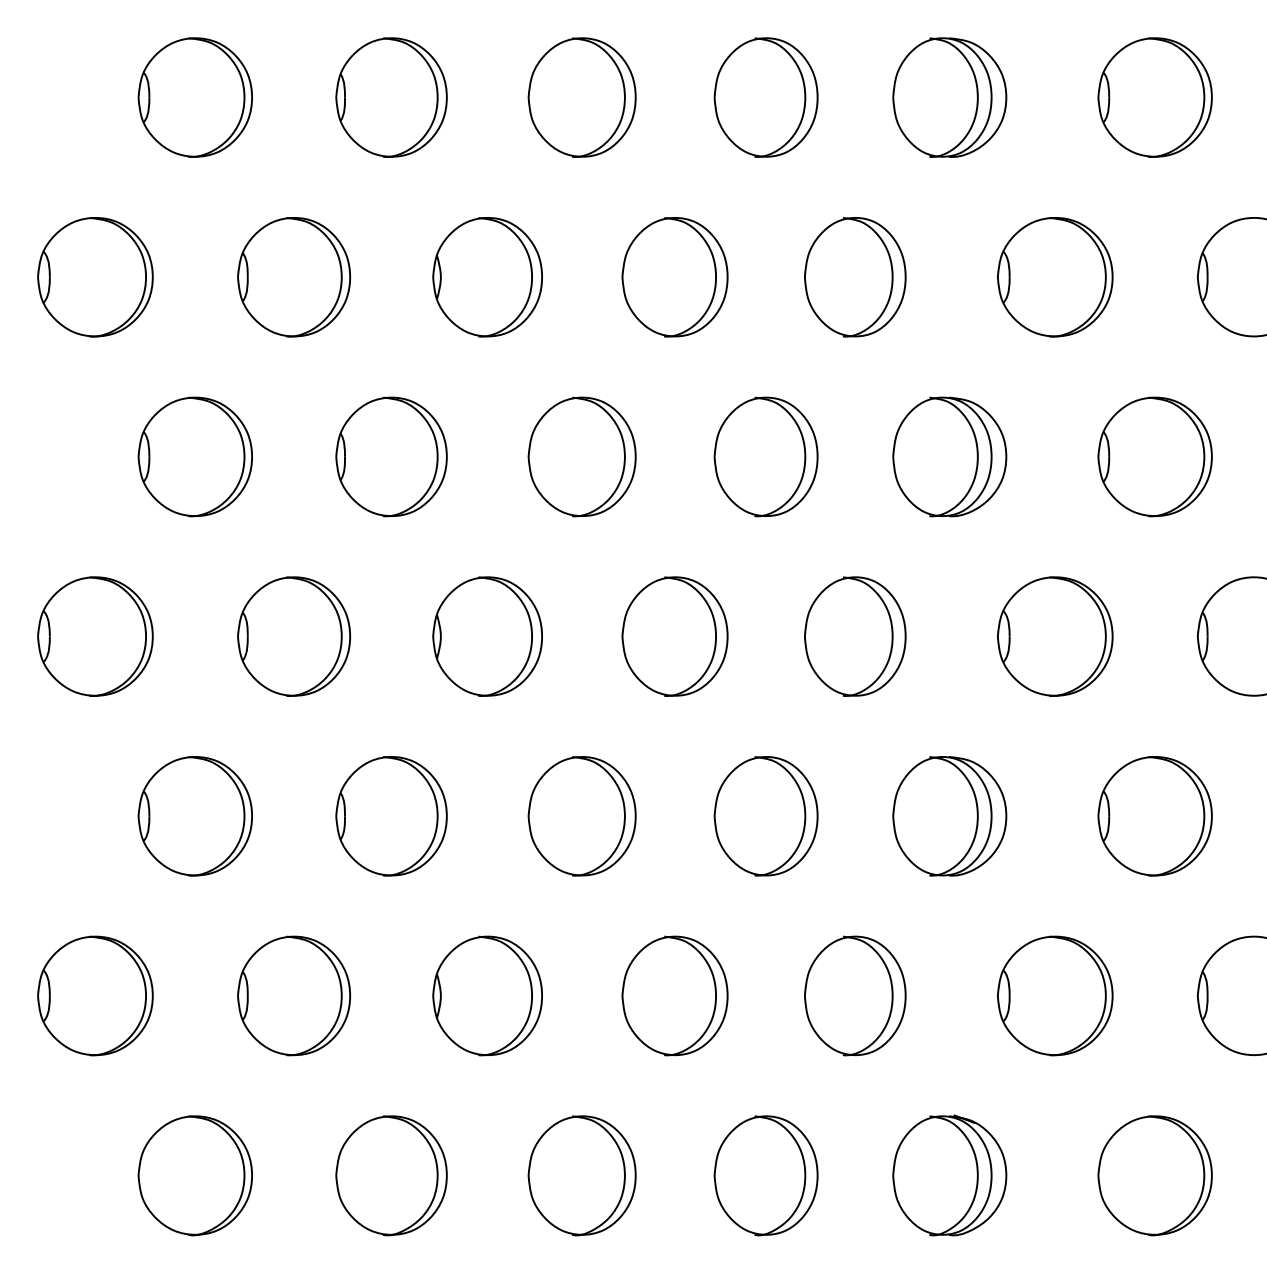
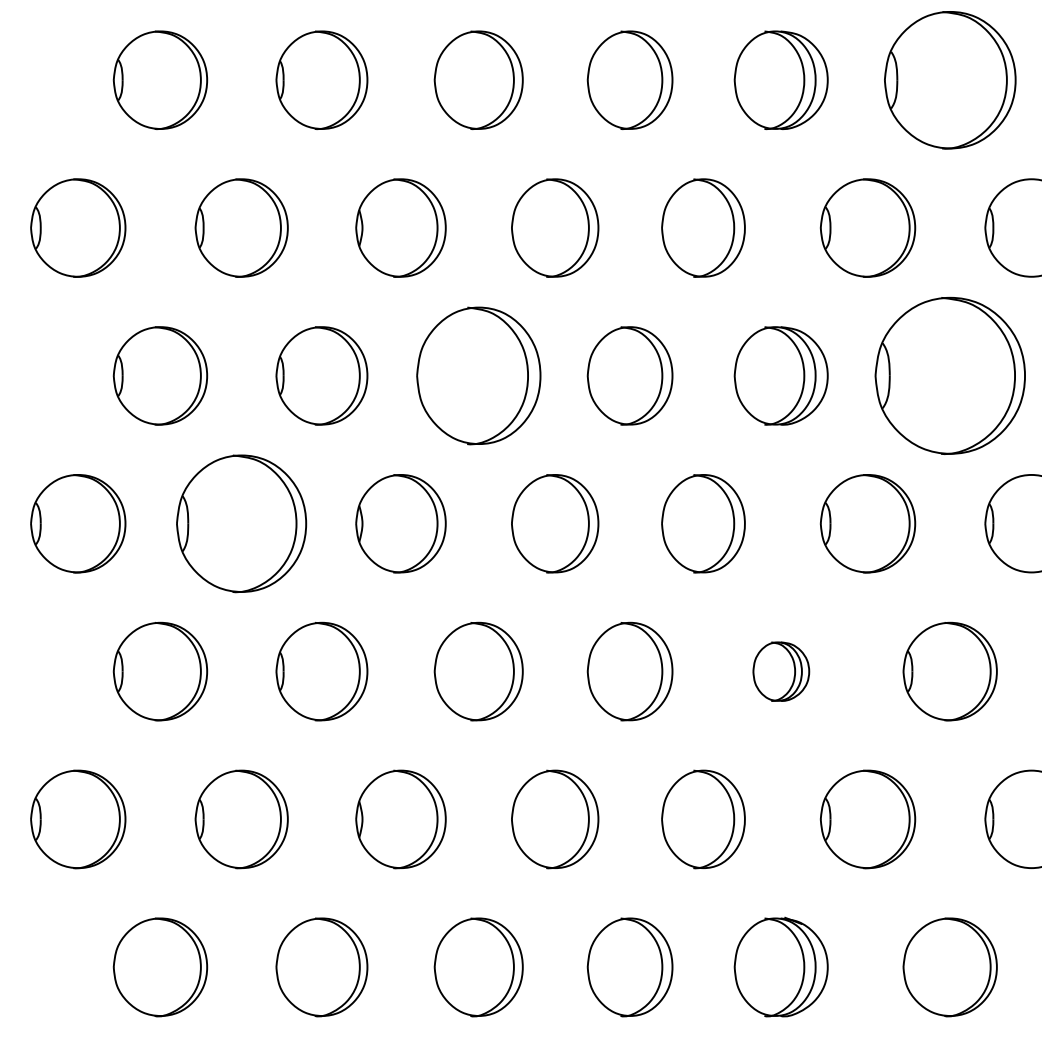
part: (1154, 97) -> (949, 80), size x1.4
part: (581, 456) -> (478, 375), size x1.4
part: (1154, 456) -> (949, 375), size x1.6
part: (294, 636) -> (242, 523), size x1.4
part: (949, 816) -> (781, 671), size x0.6

